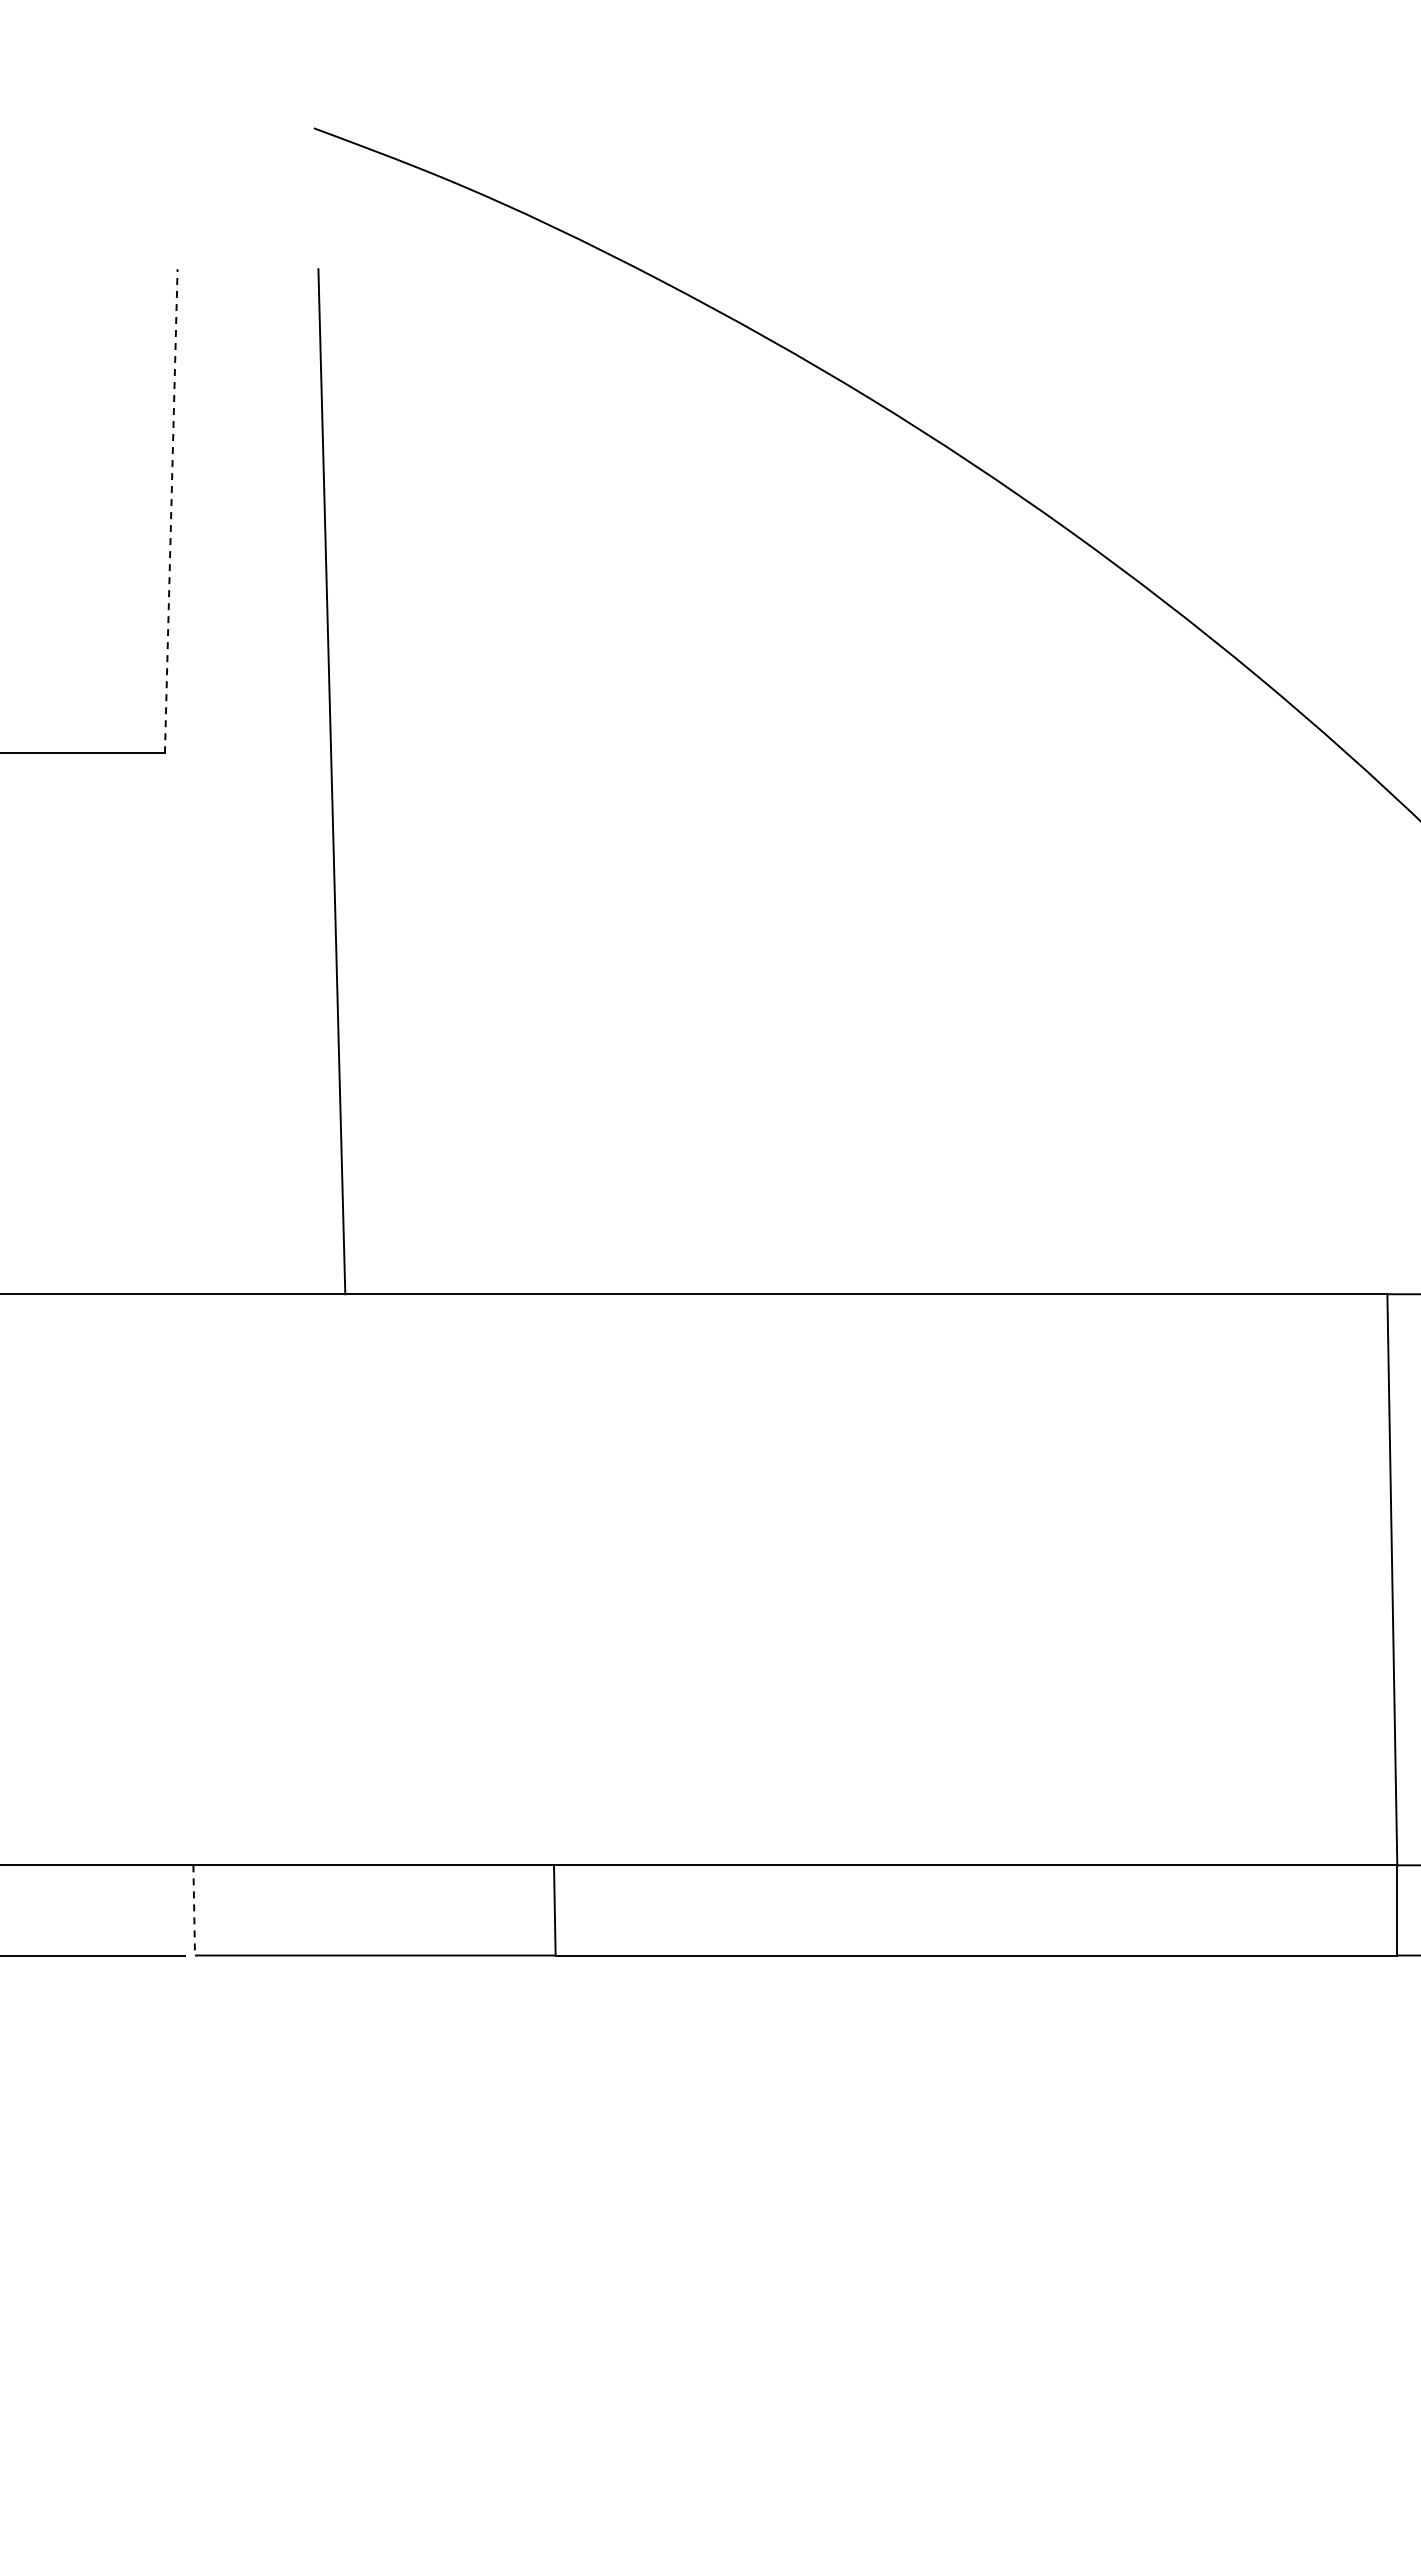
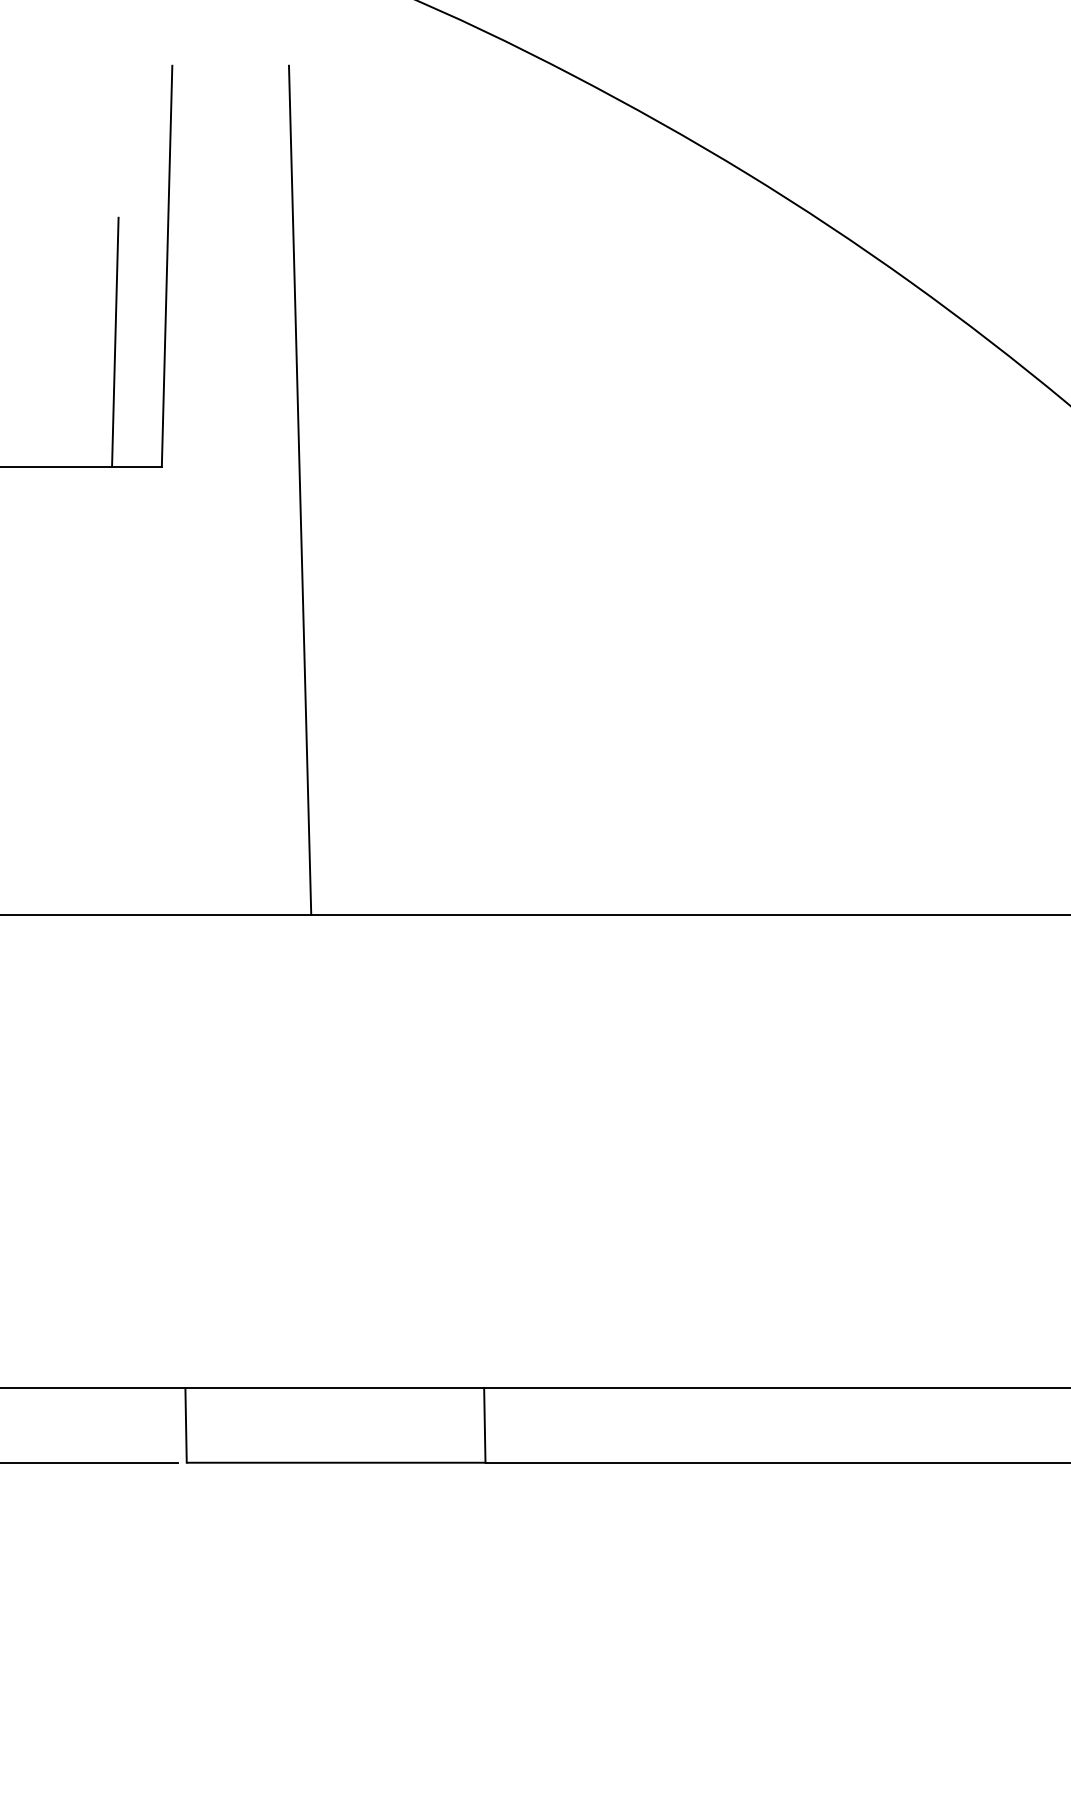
line: (171, 510) -> (167, 265), dashed -> solid
line: (108, 602) -> (115, 341), added
line: (194, 1910) -> (186, 1425), dashed -> solid

